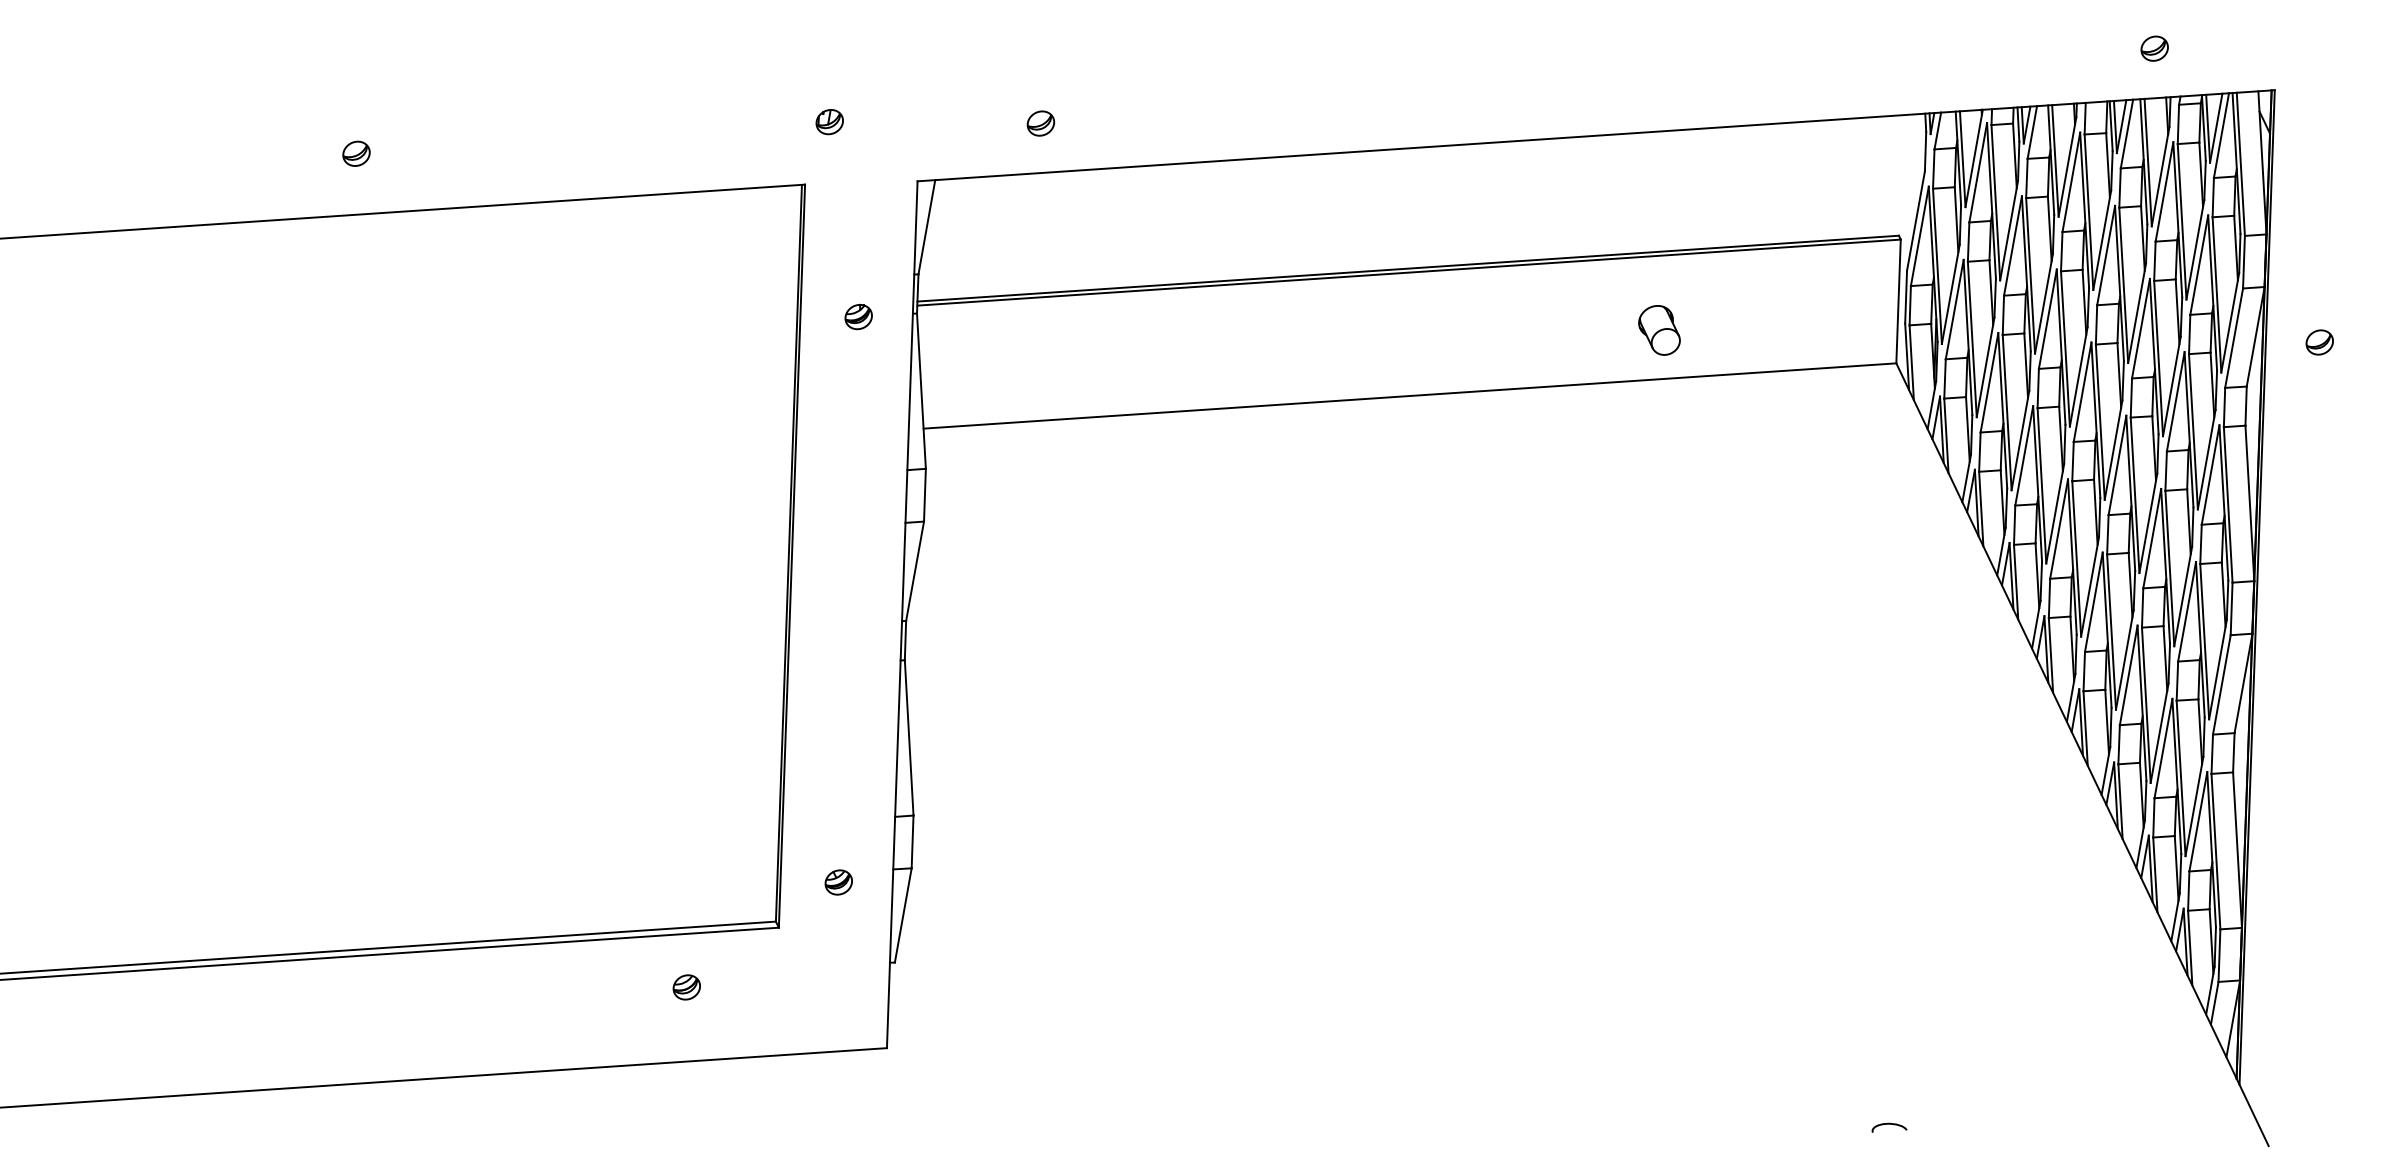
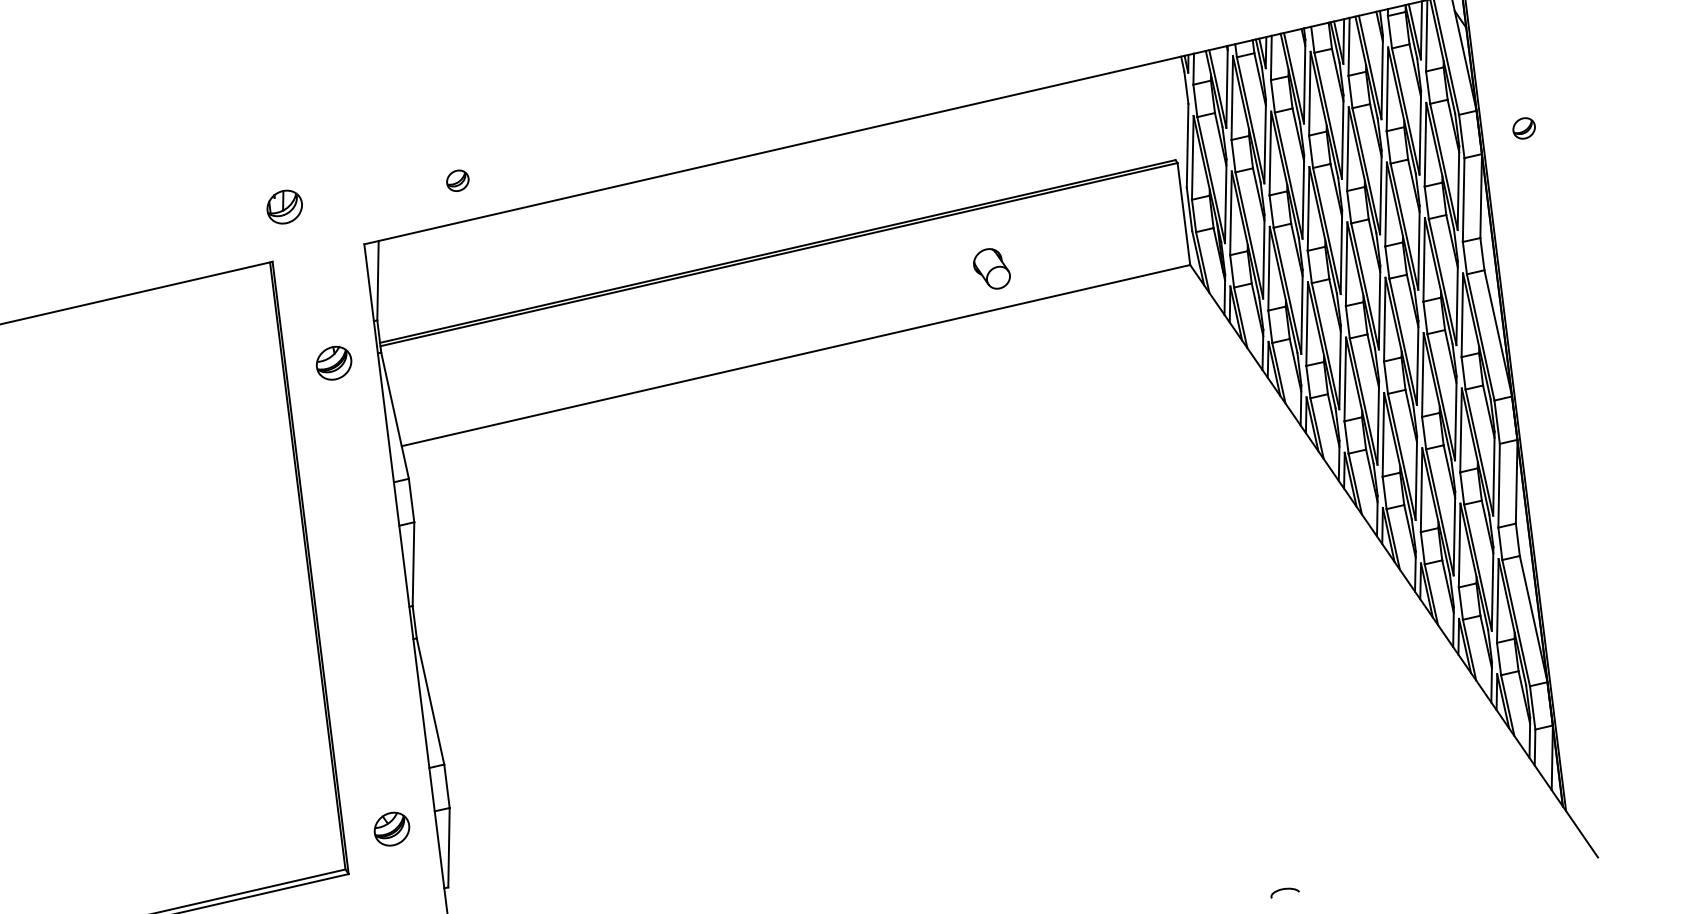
part: (829, 122) -> (284, 207), size x1.6
part: (858, 316) -> (333, 362), size x1.6
part: (2319, 342) -> (1523, 128), moved
part: (838, 882) -> (391, 829), size x1.6

